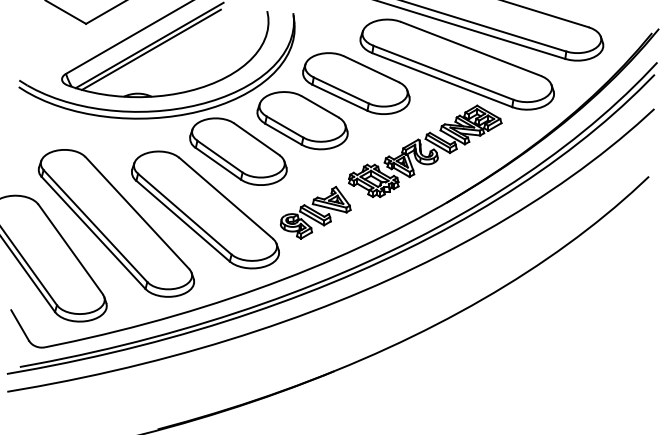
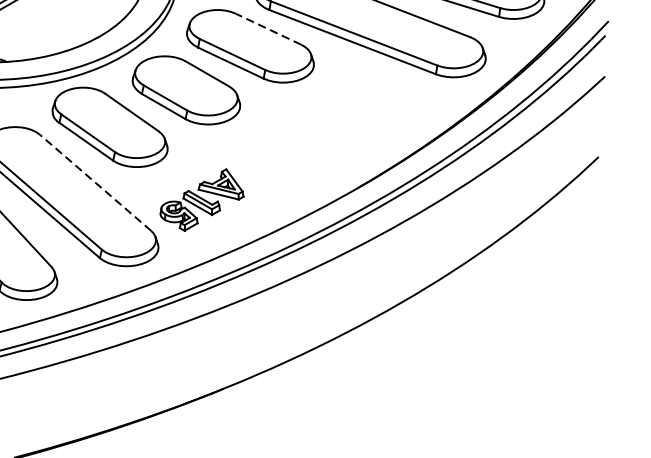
line: (371, 69) -> (268, 29), solid -> dashed
part: (425, 151) -> (332, 127), removed
line: (226, 198) -> (95, 183), solid -> dashed

